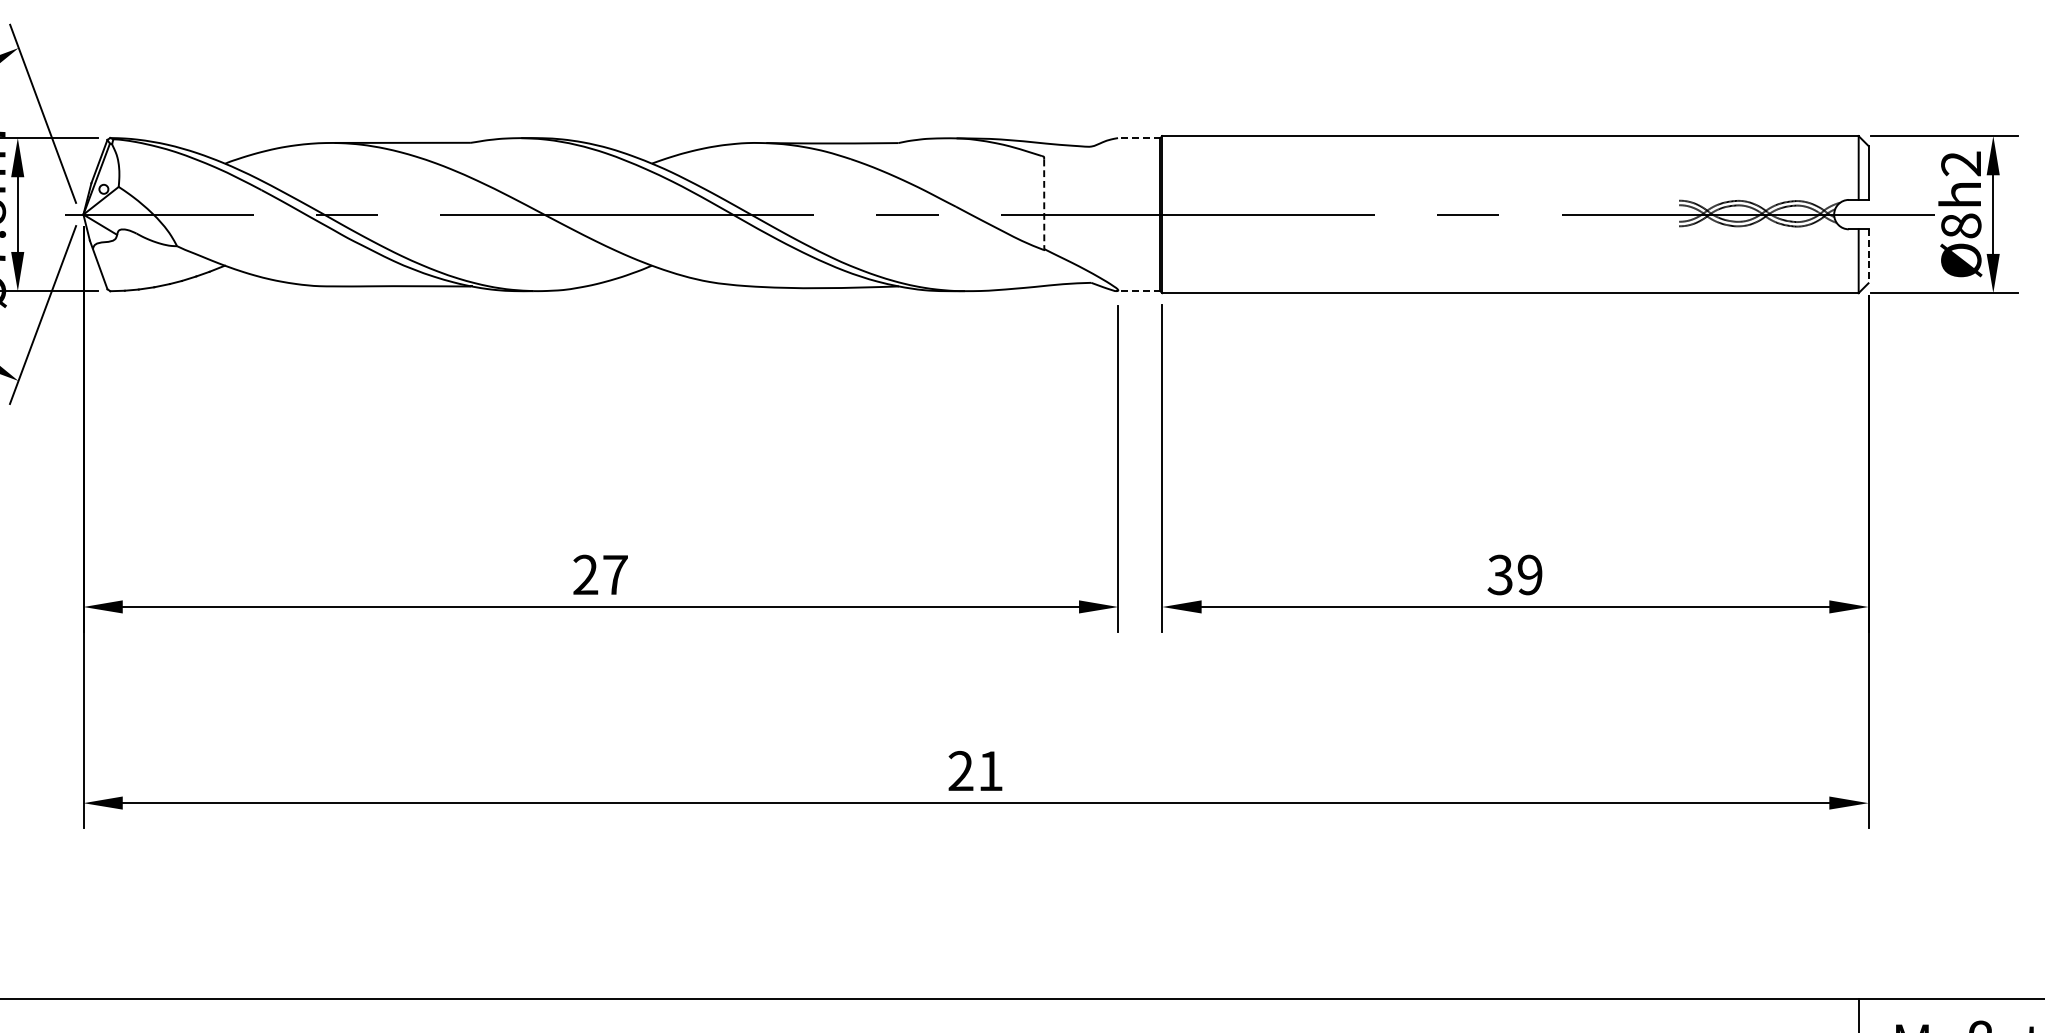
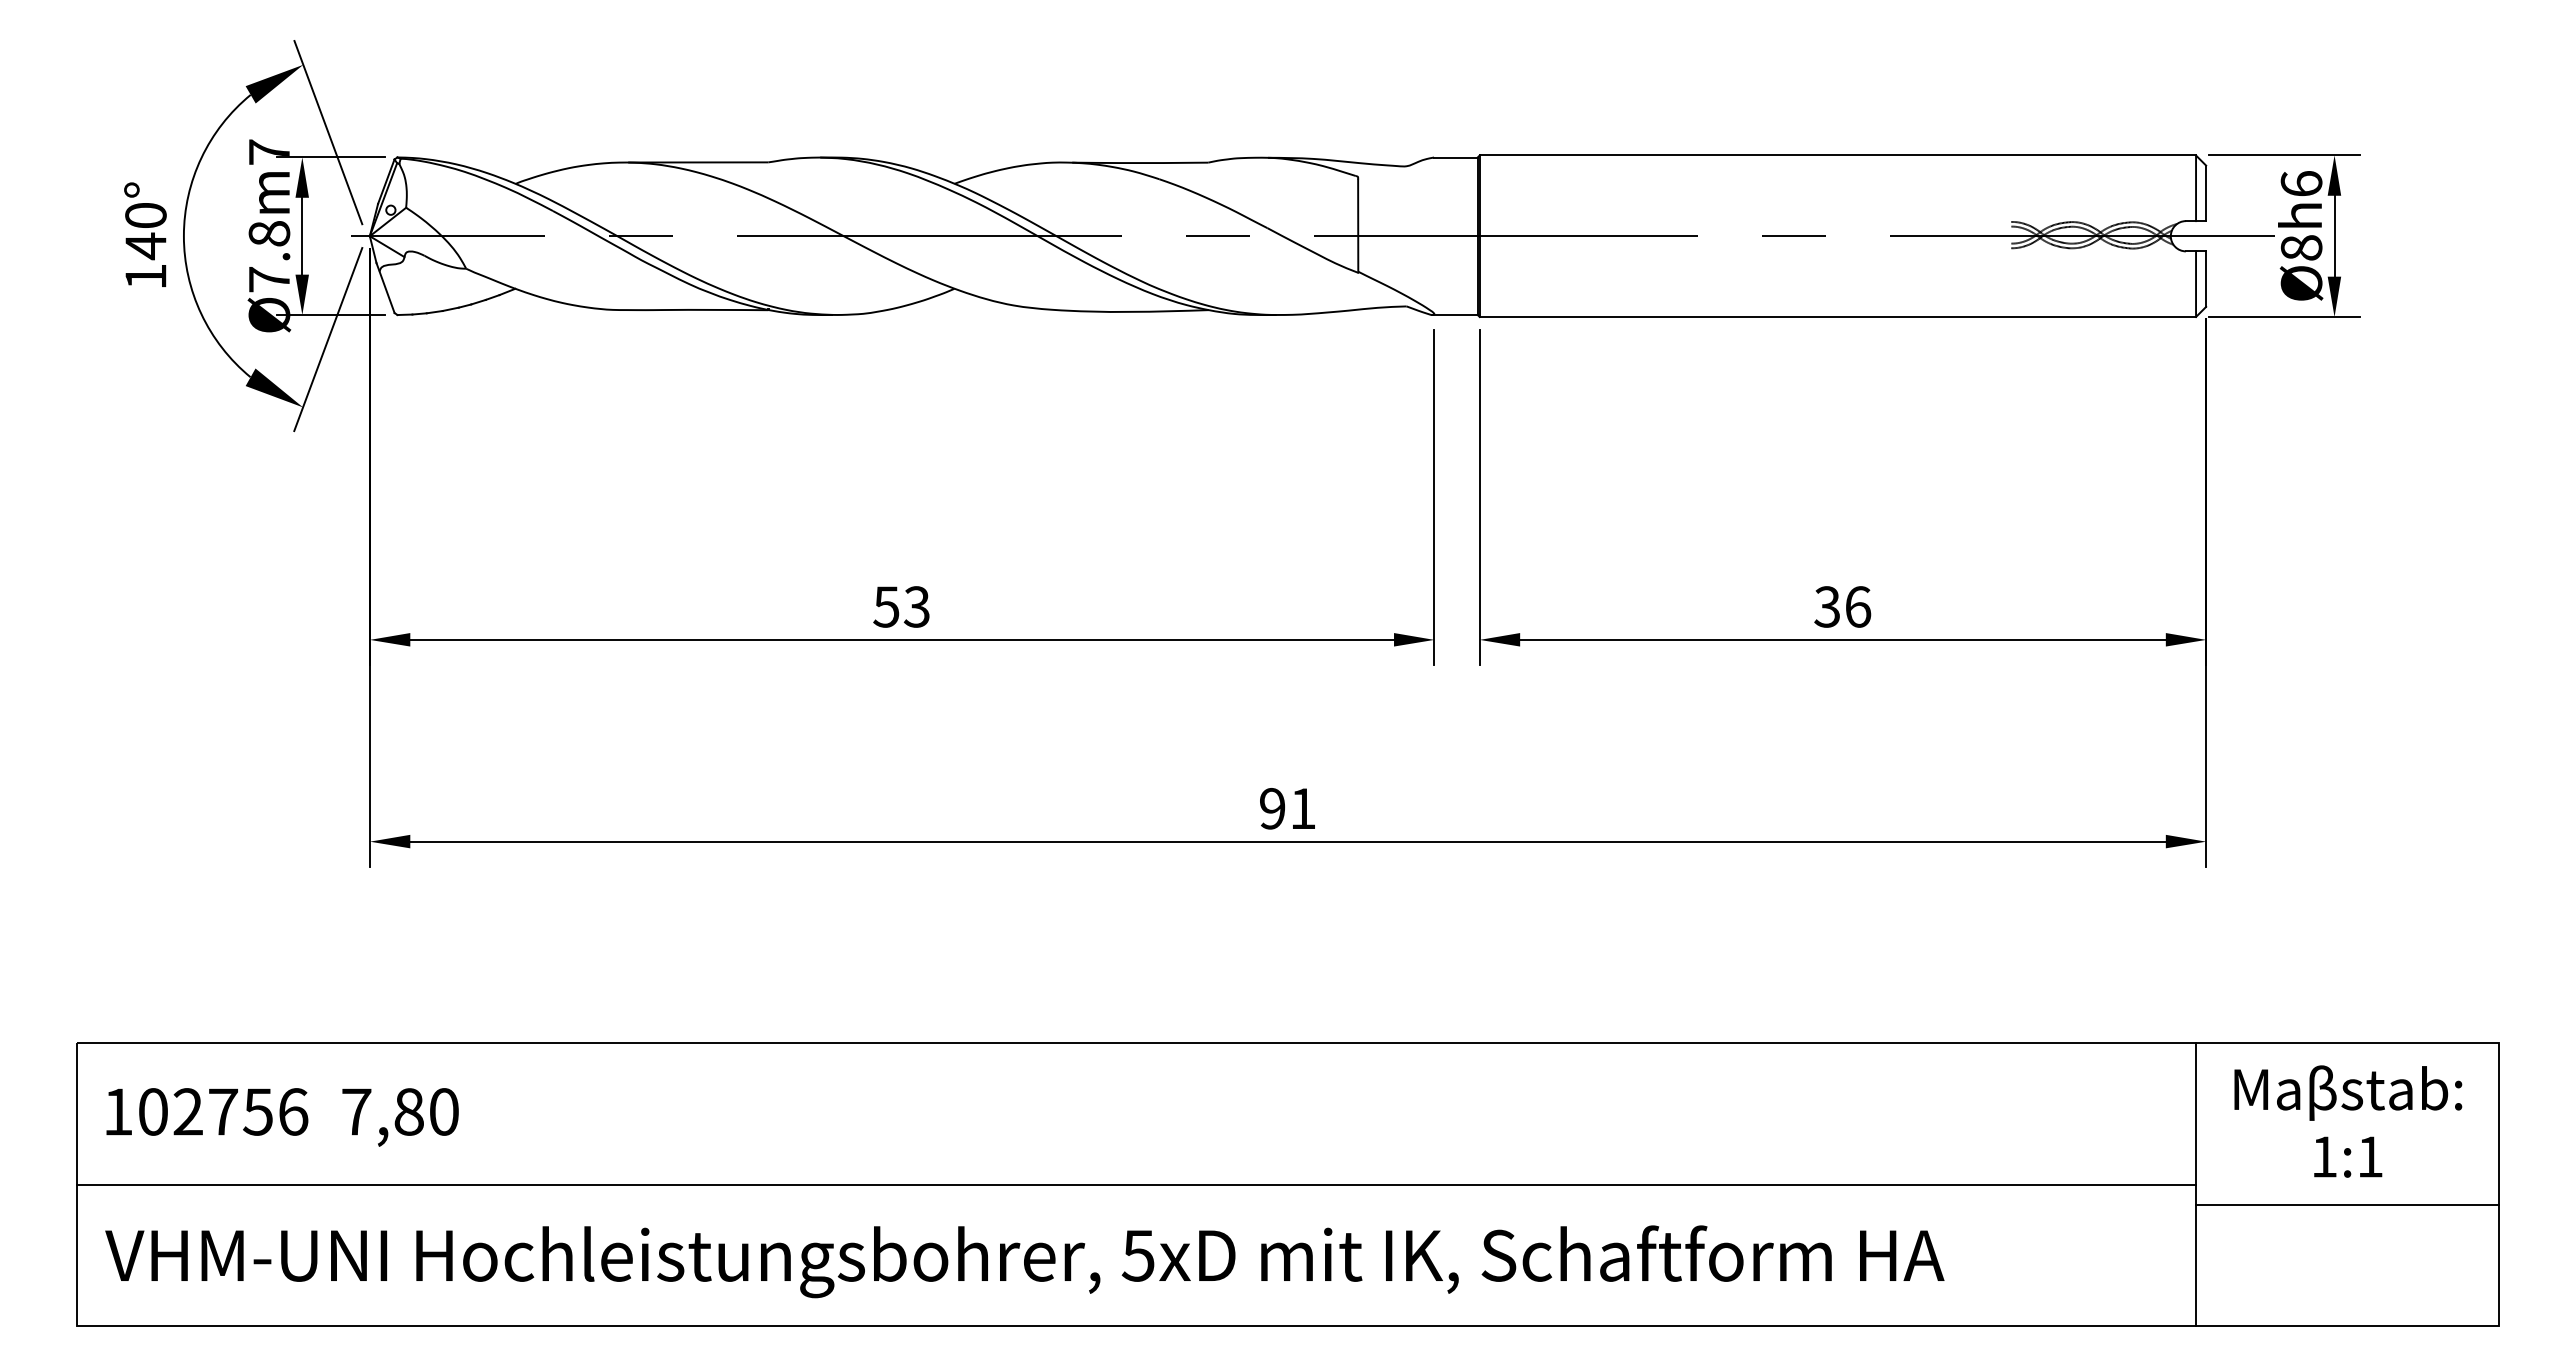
line: (1138, 138) -> (1455, 157), dashed -> solid
text: (1961, 163) -> (2301, 183), Ø8h2 -> Ø8h6
line: (1044, 205) -> (1358, 226), dashed -> solid
line: (1868, 256) -> (2206, 279), dashed -> solid
line: (1138, 290) -> (1455, 314), dashed -> solid
text: (600, 574) -> (901, 606), 27 -> 53
text: (1530, 574) -> (1858, 606), 39 -> 36
text: (960, 770) -> (1272, 808), 21 -> 91

